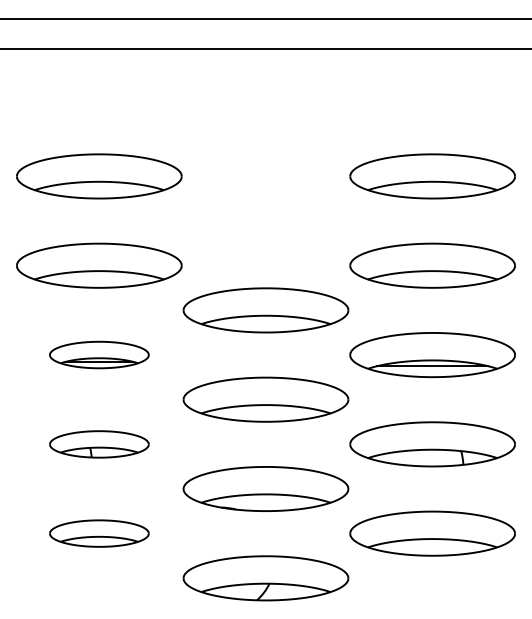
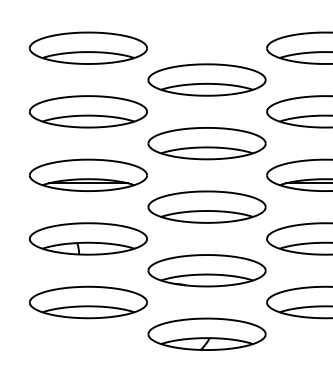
part: (265, 221) -> (206, 80), added
part: (99, 354) -> (88, 174), size x1.67
part: (99, 444) -> (88, 239), size x1.67
part: (99, 533) -> (88, 302), size x1.67

